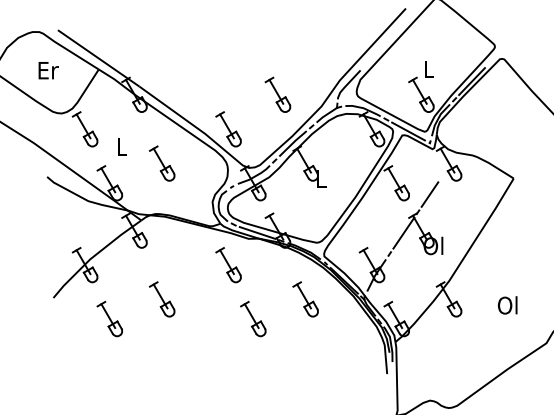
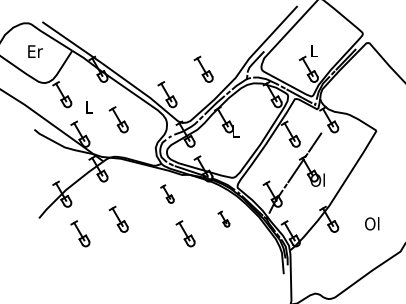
part: (228, 264) -> (167, 193), size x0.7
part: (304, 298) -> (223, 218), size x0.6

